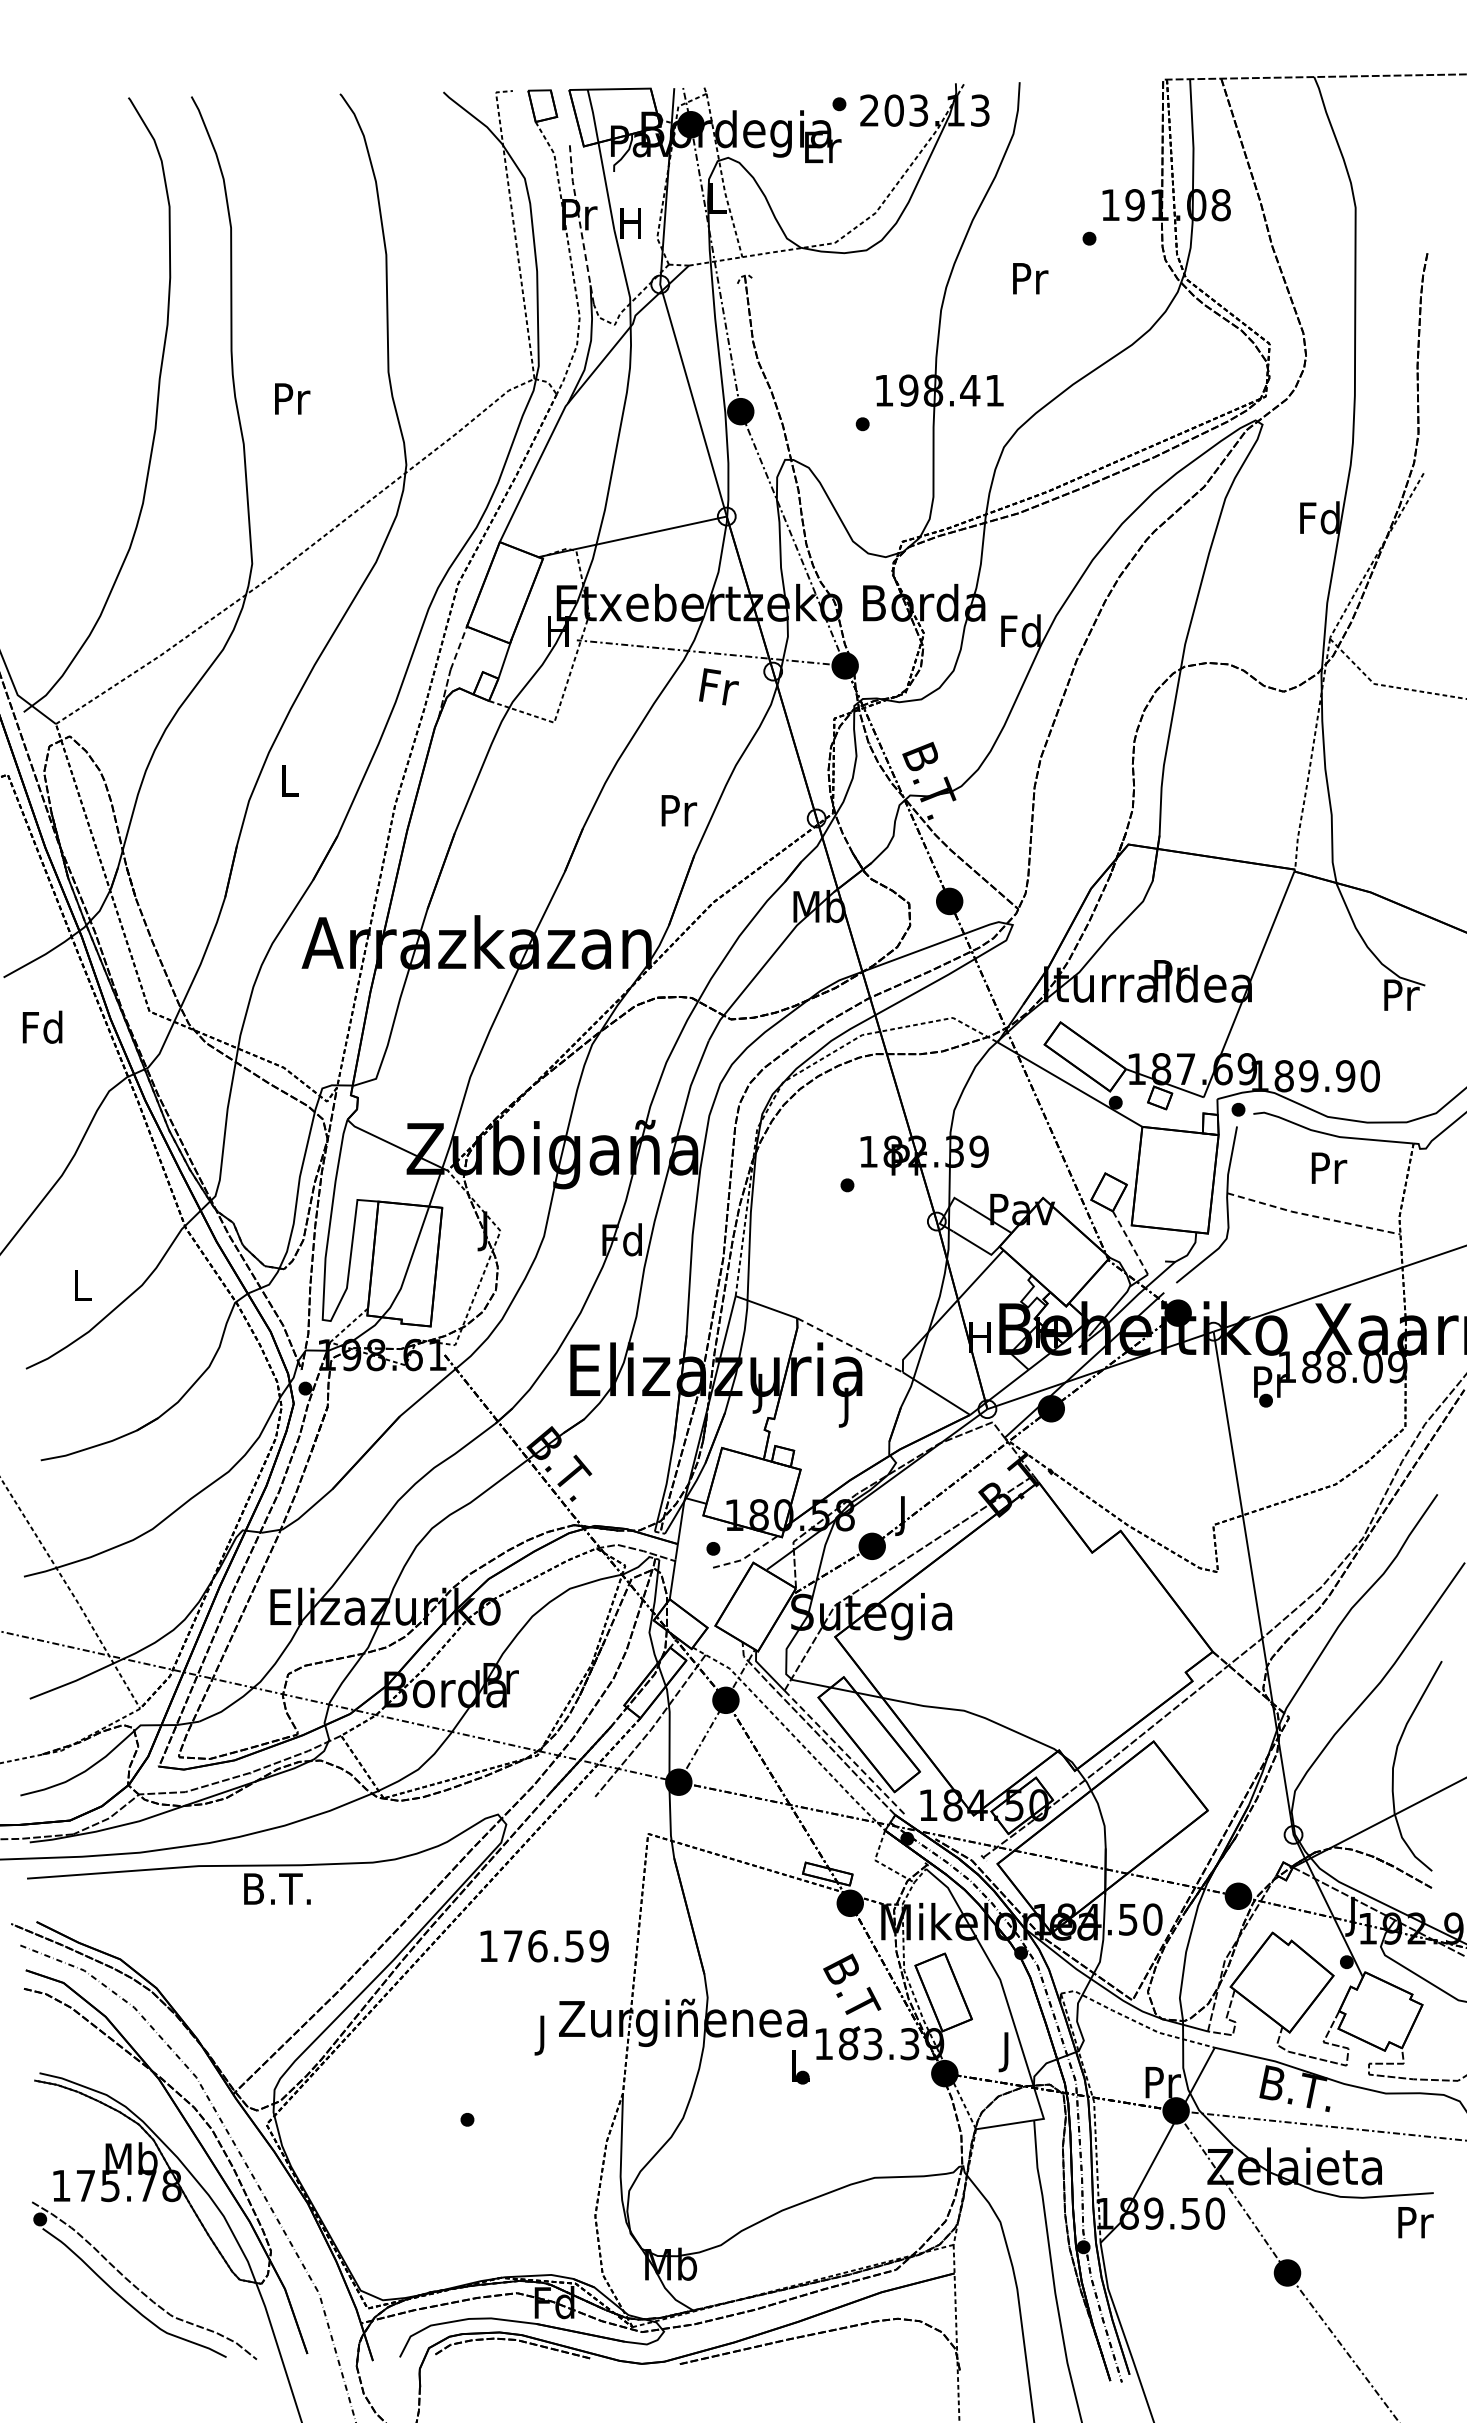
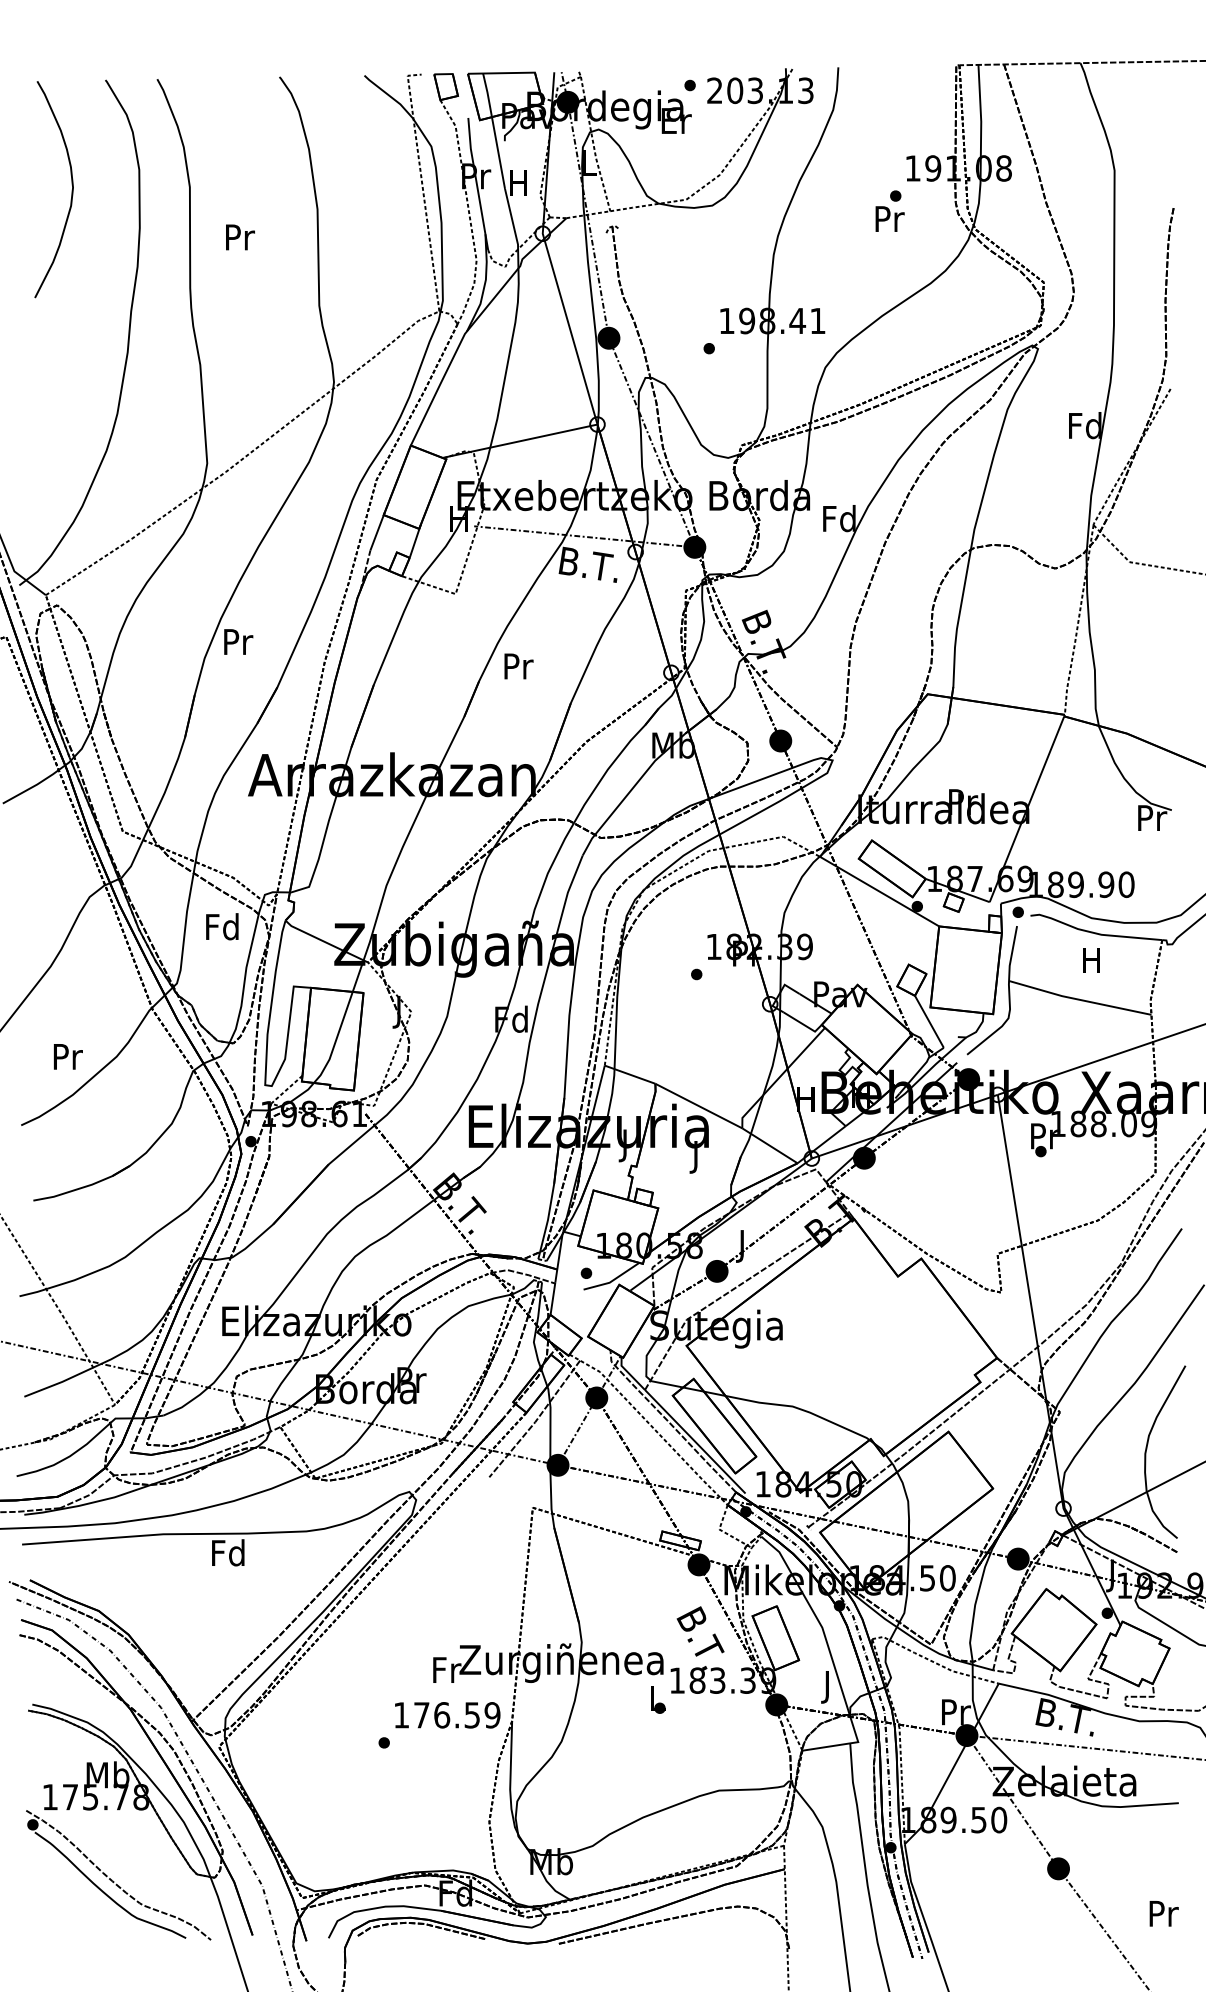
line: (580, 223) -> (477, 183), dashed -> solid
curve: (87, 230) -> (71, 189), added
text: (1030, 278) -> (889, 218), moved
text: (292, 398) -> (240, 237), moved
line: (458, 647) -> (376, 532), dashed -> solid
text: (714, 687) -> (587, 565), Fr -> B.T.
text: (290, 780) -> (238, 641), L -> Pr
text: (679, 810) -> (519, 666), moved
text: (42, 1026) -> (222, 926), moved
text: (1329, 1167) -> (1093, 959), Pr -> H
line: (1312, 1215) -> (1079, 999), dashed -> solid
line: (1130, 1243) -> (929, 1022), dashed -> solid
text: (83, 1285) -> (68, 1056), L -> Pr
line: (850, 1345) -> (699, 1106), dashed -> solid
line: (745, 1557) -> (612, 1280), dashed -> solid
line: (845, 1753) -> (695, 1441), dashed -> solid
text: (277, 1888) -> (228, 1552), B.T. -> Fd
text: (544, 1946) -> (447, 1715), moved
text: (544, 2035) -> (447, 1673), J -> Fr
text: (1415, 2222) -> (1163, 1913), moved

